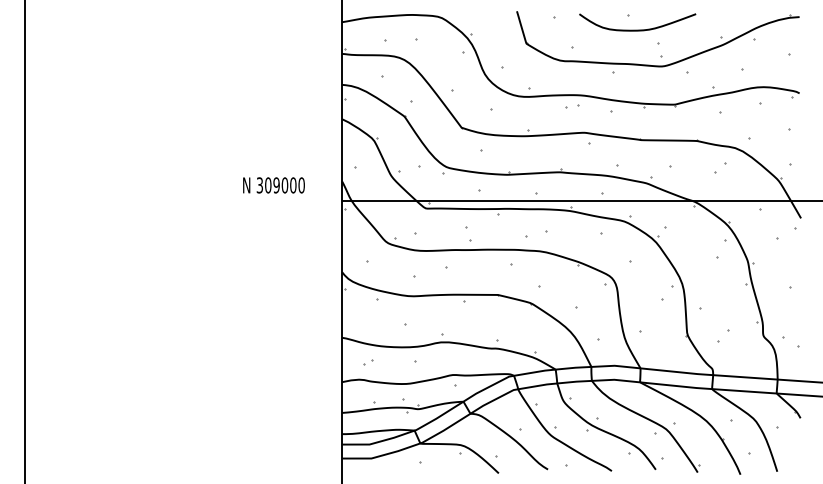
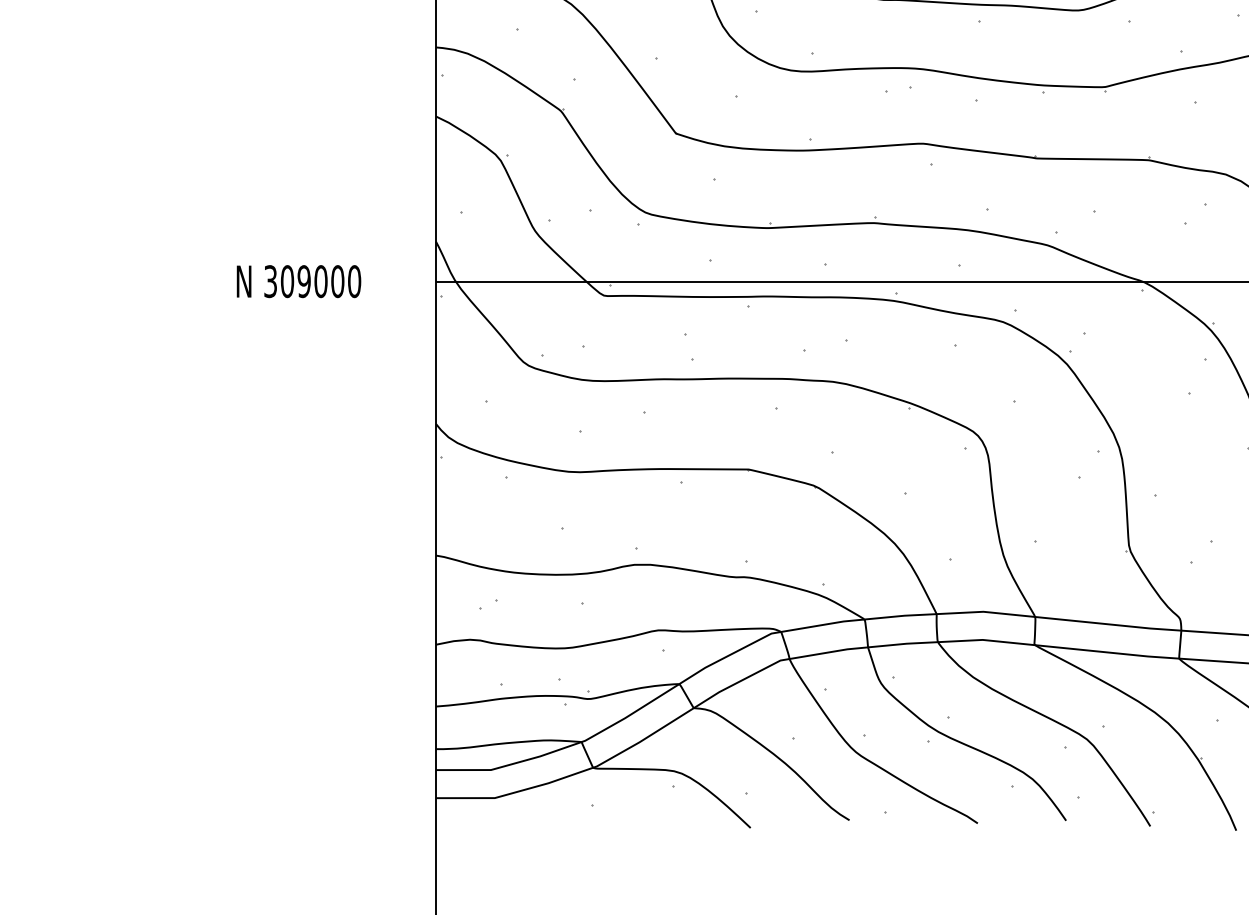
text: (273, 185) -> (297, 281), moved

